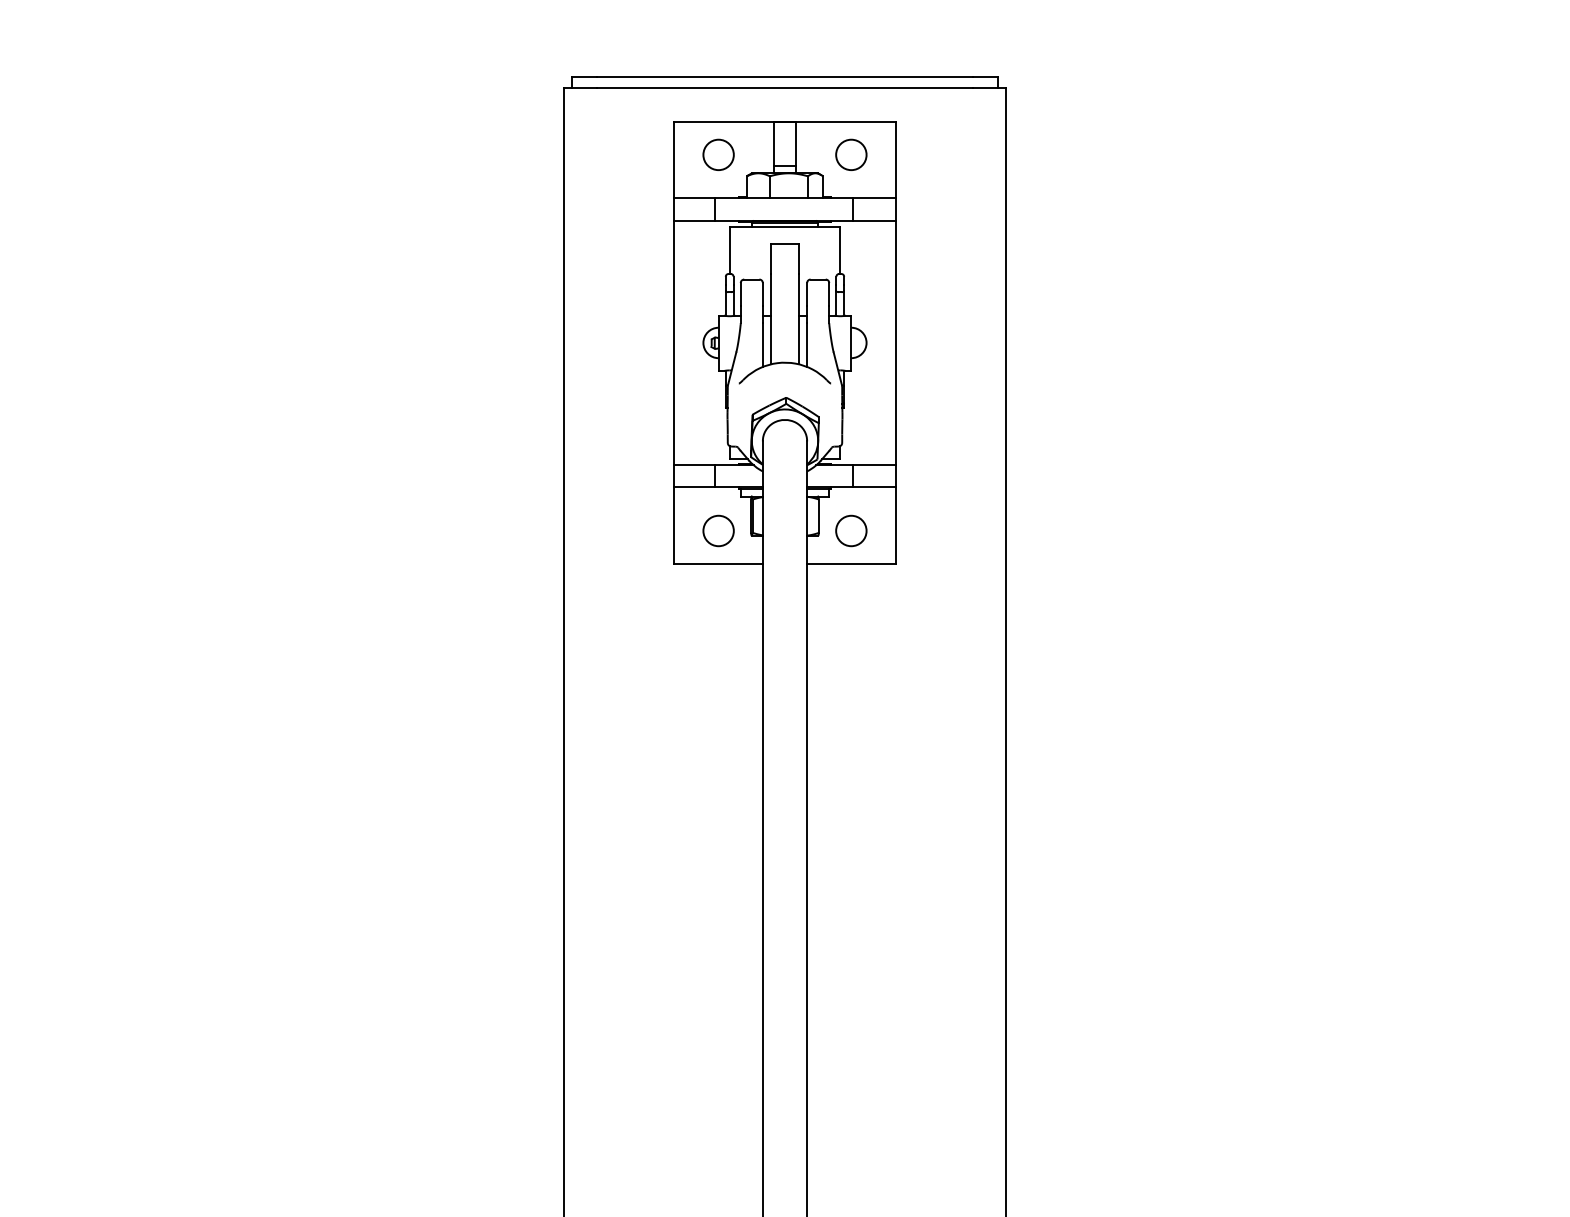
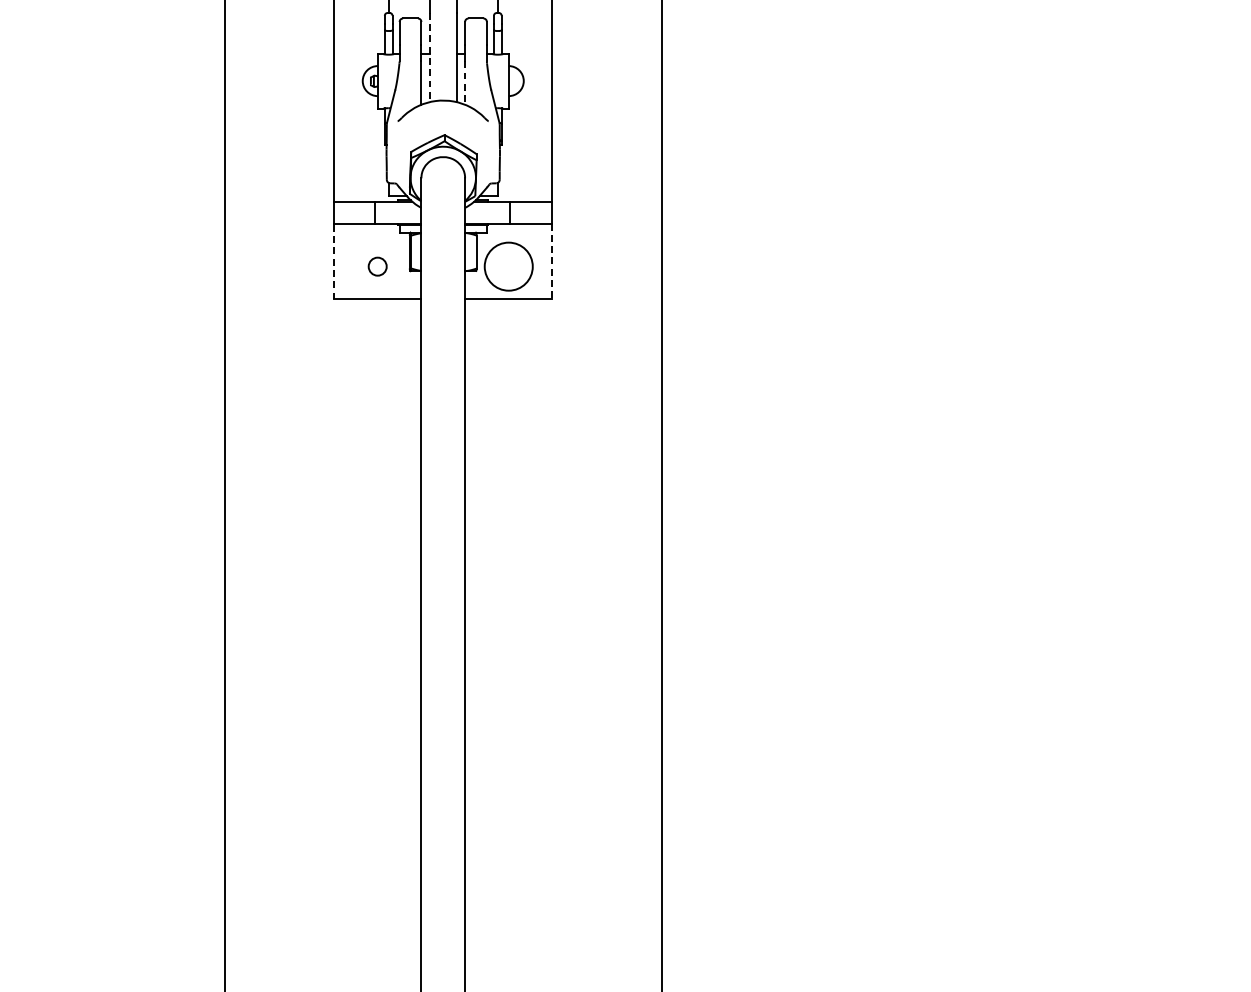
line: (771, 319) -> (429, 57), solid -> dashed
line: (807, 345) -> (465, 83), solid -> dashed
line: (674, 525) -> (334, 261), solid -> dashed
line: (895, 526) -> (552, 262), solid -> dashed
circle: (718, 530) -> (377, 266), size x0.6
circle: (851, 530) -> (508, 266), size x1.6

